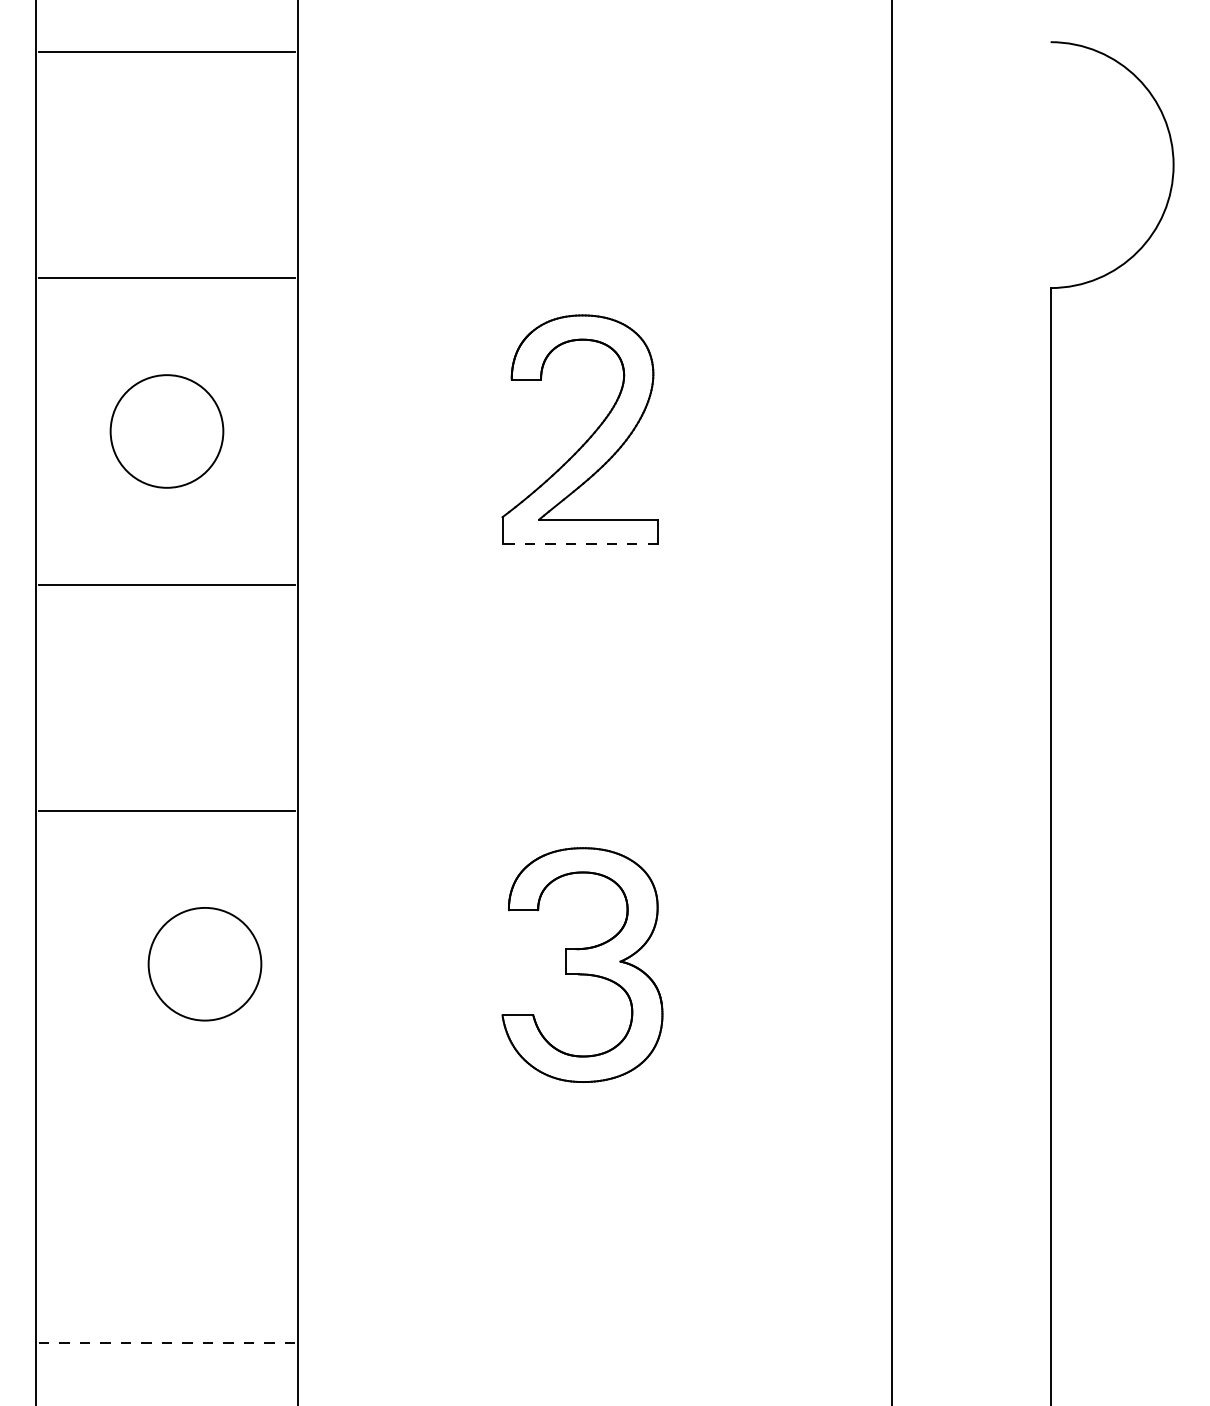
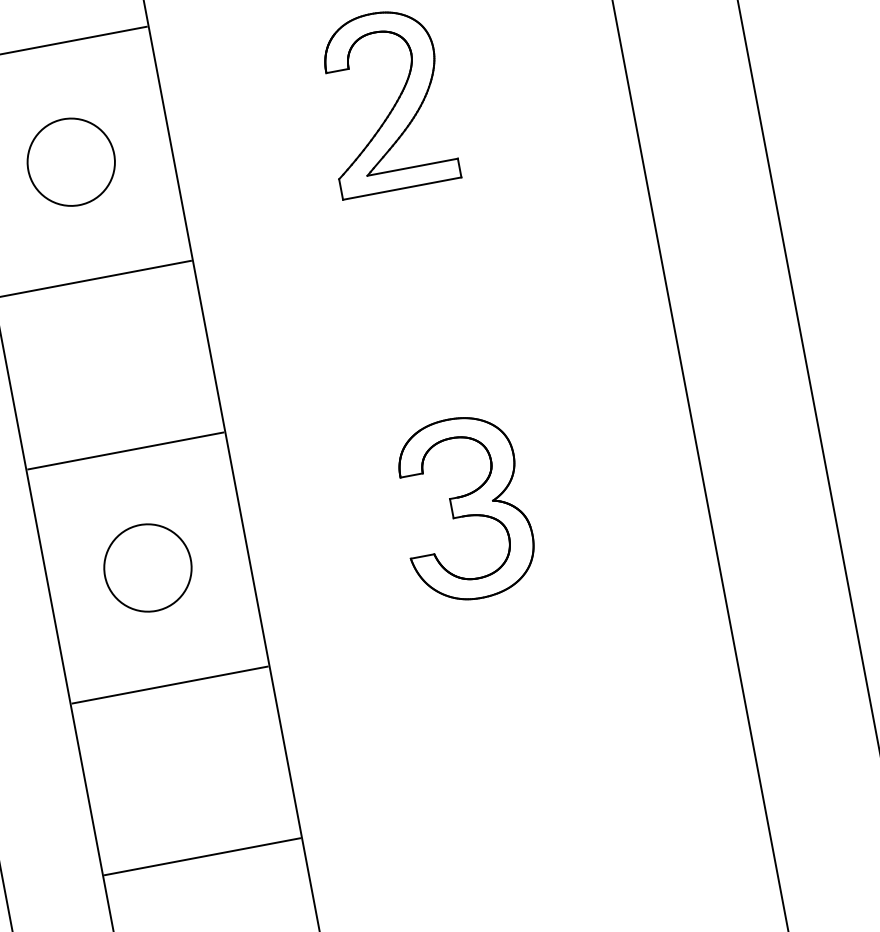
line: (580, 544) -> (402, 188), dashed -> solid
circle: (204, 964) -> (147, 568), moved
line: (166, 1117) -> (169, 684), added
line: (167, 1343) -> (202, 856), dashed -> solid

